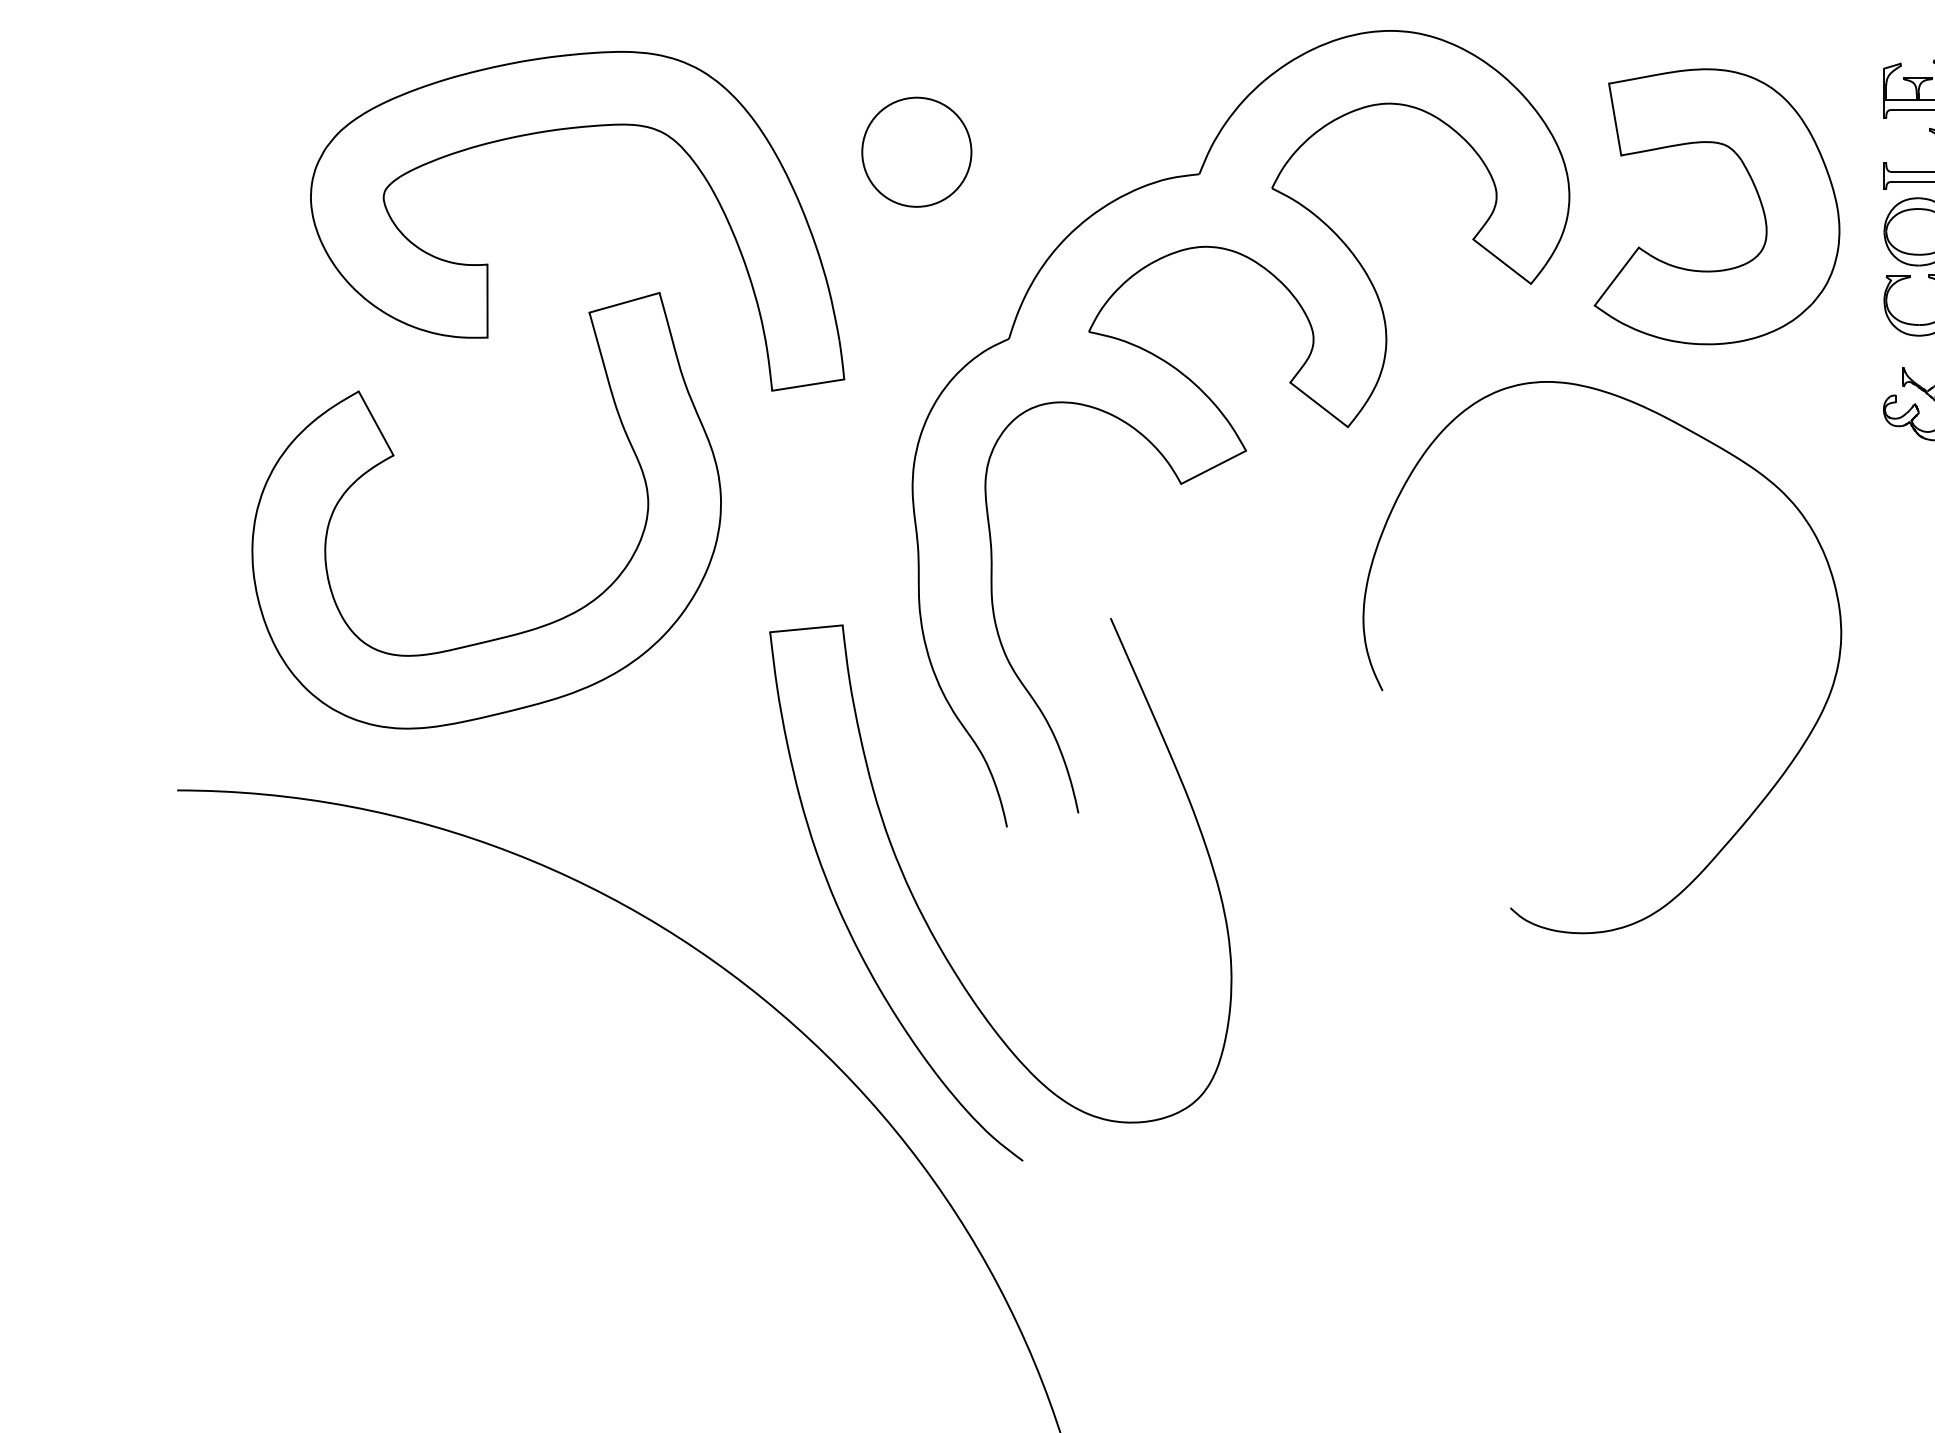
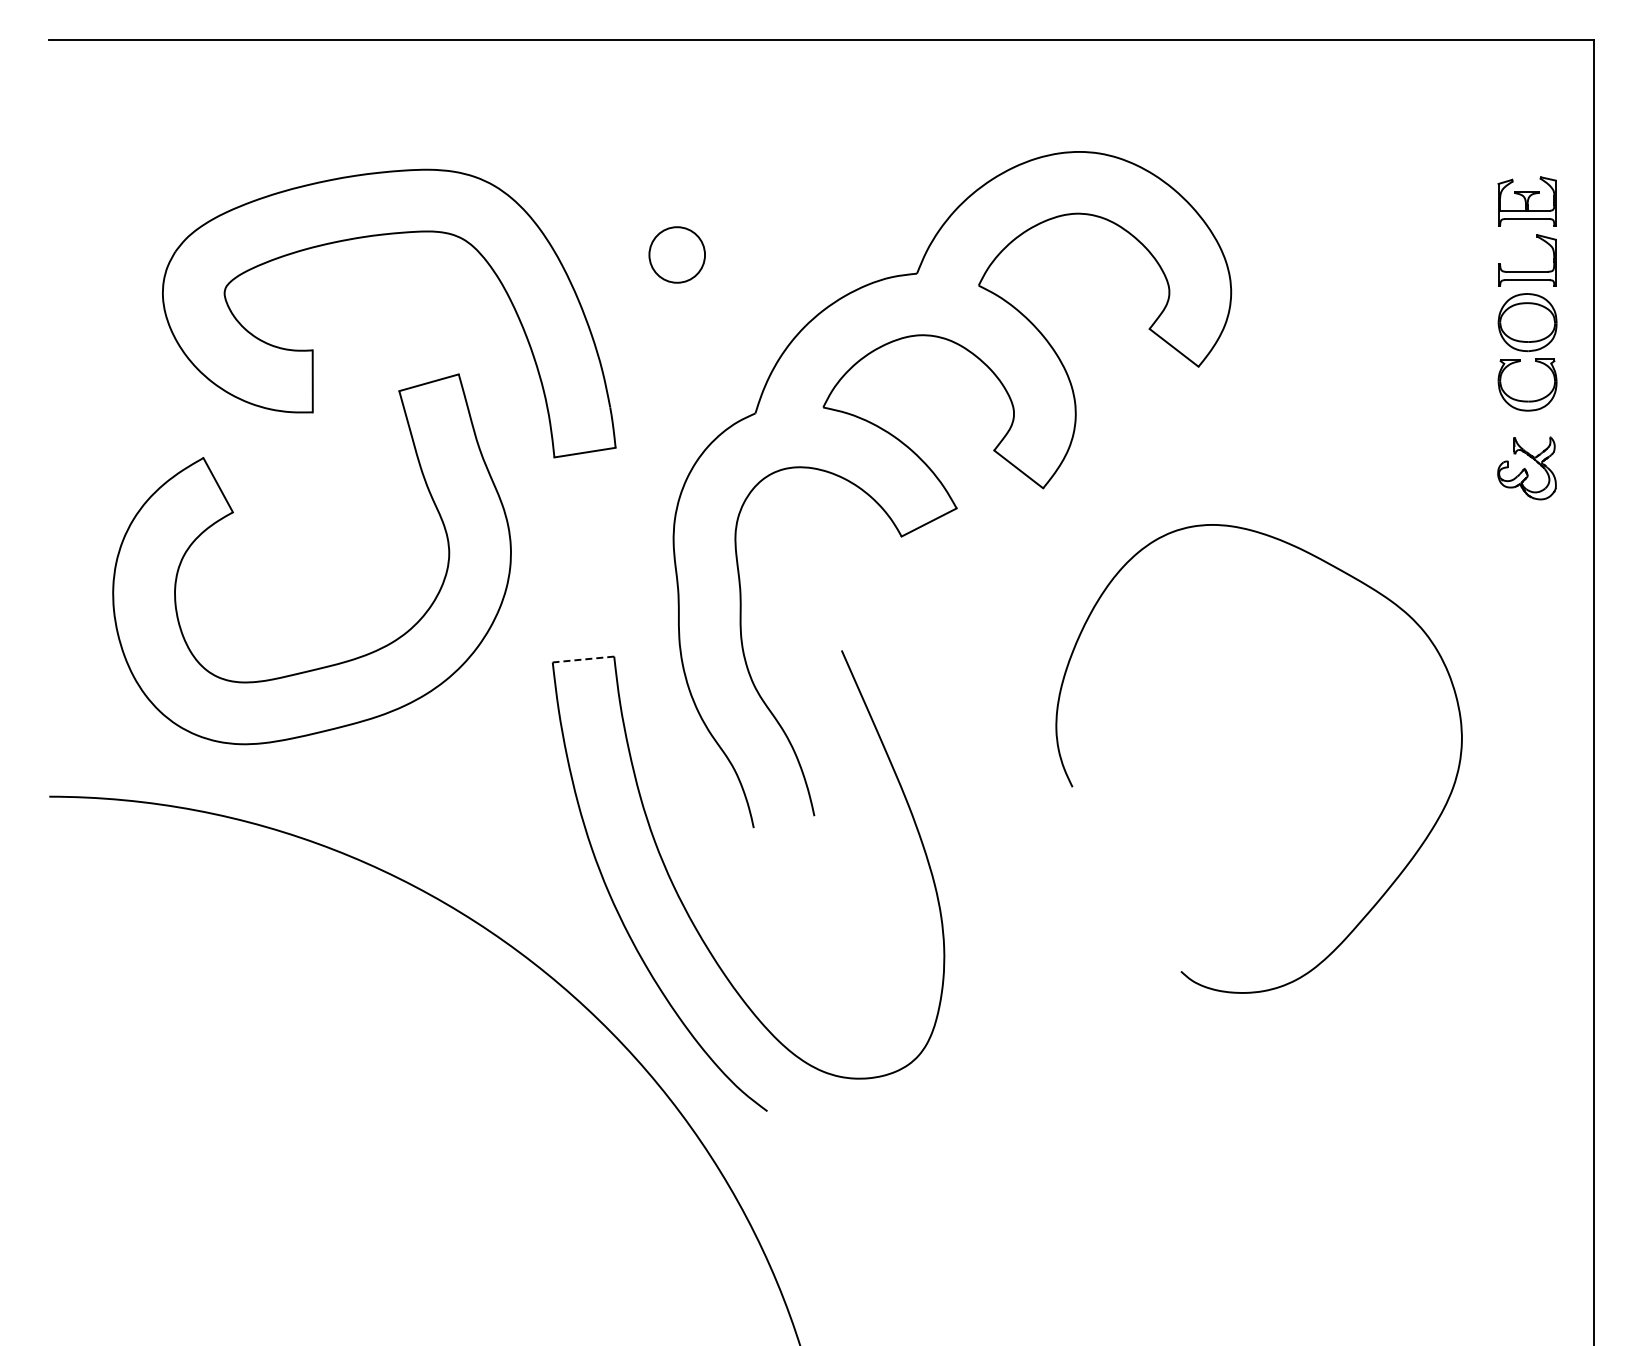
circle: (915, 151) -> (676, 254), size x0.6
part: (1753, 187) -> (1387, 284), removed
line: (806, 628) -> (583, 659), solid -> dashed
curve: (1771, 787) -> (1402, 869), moved

